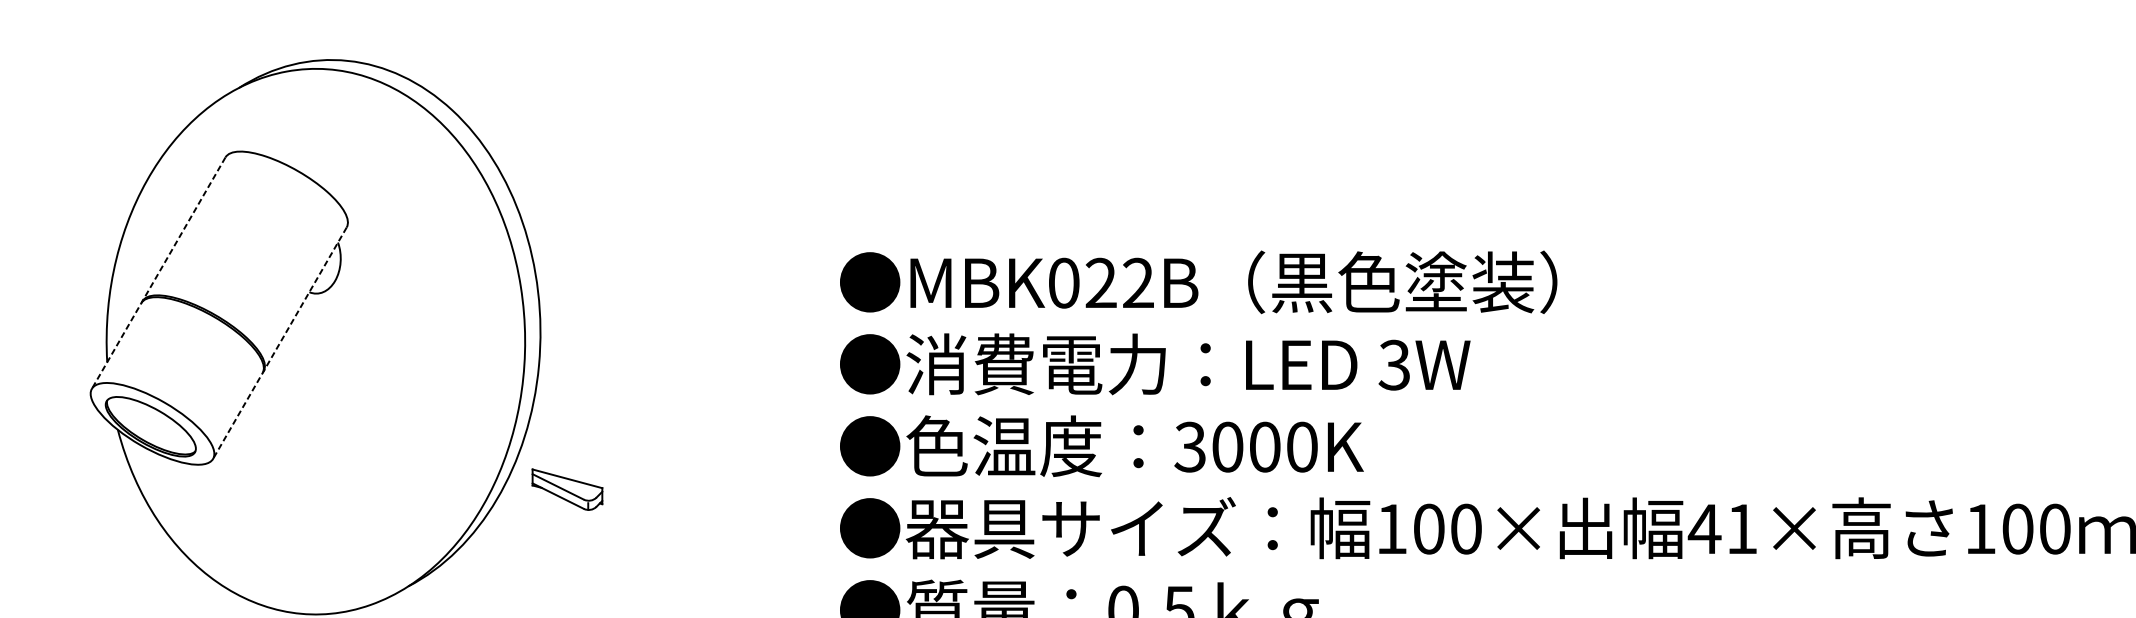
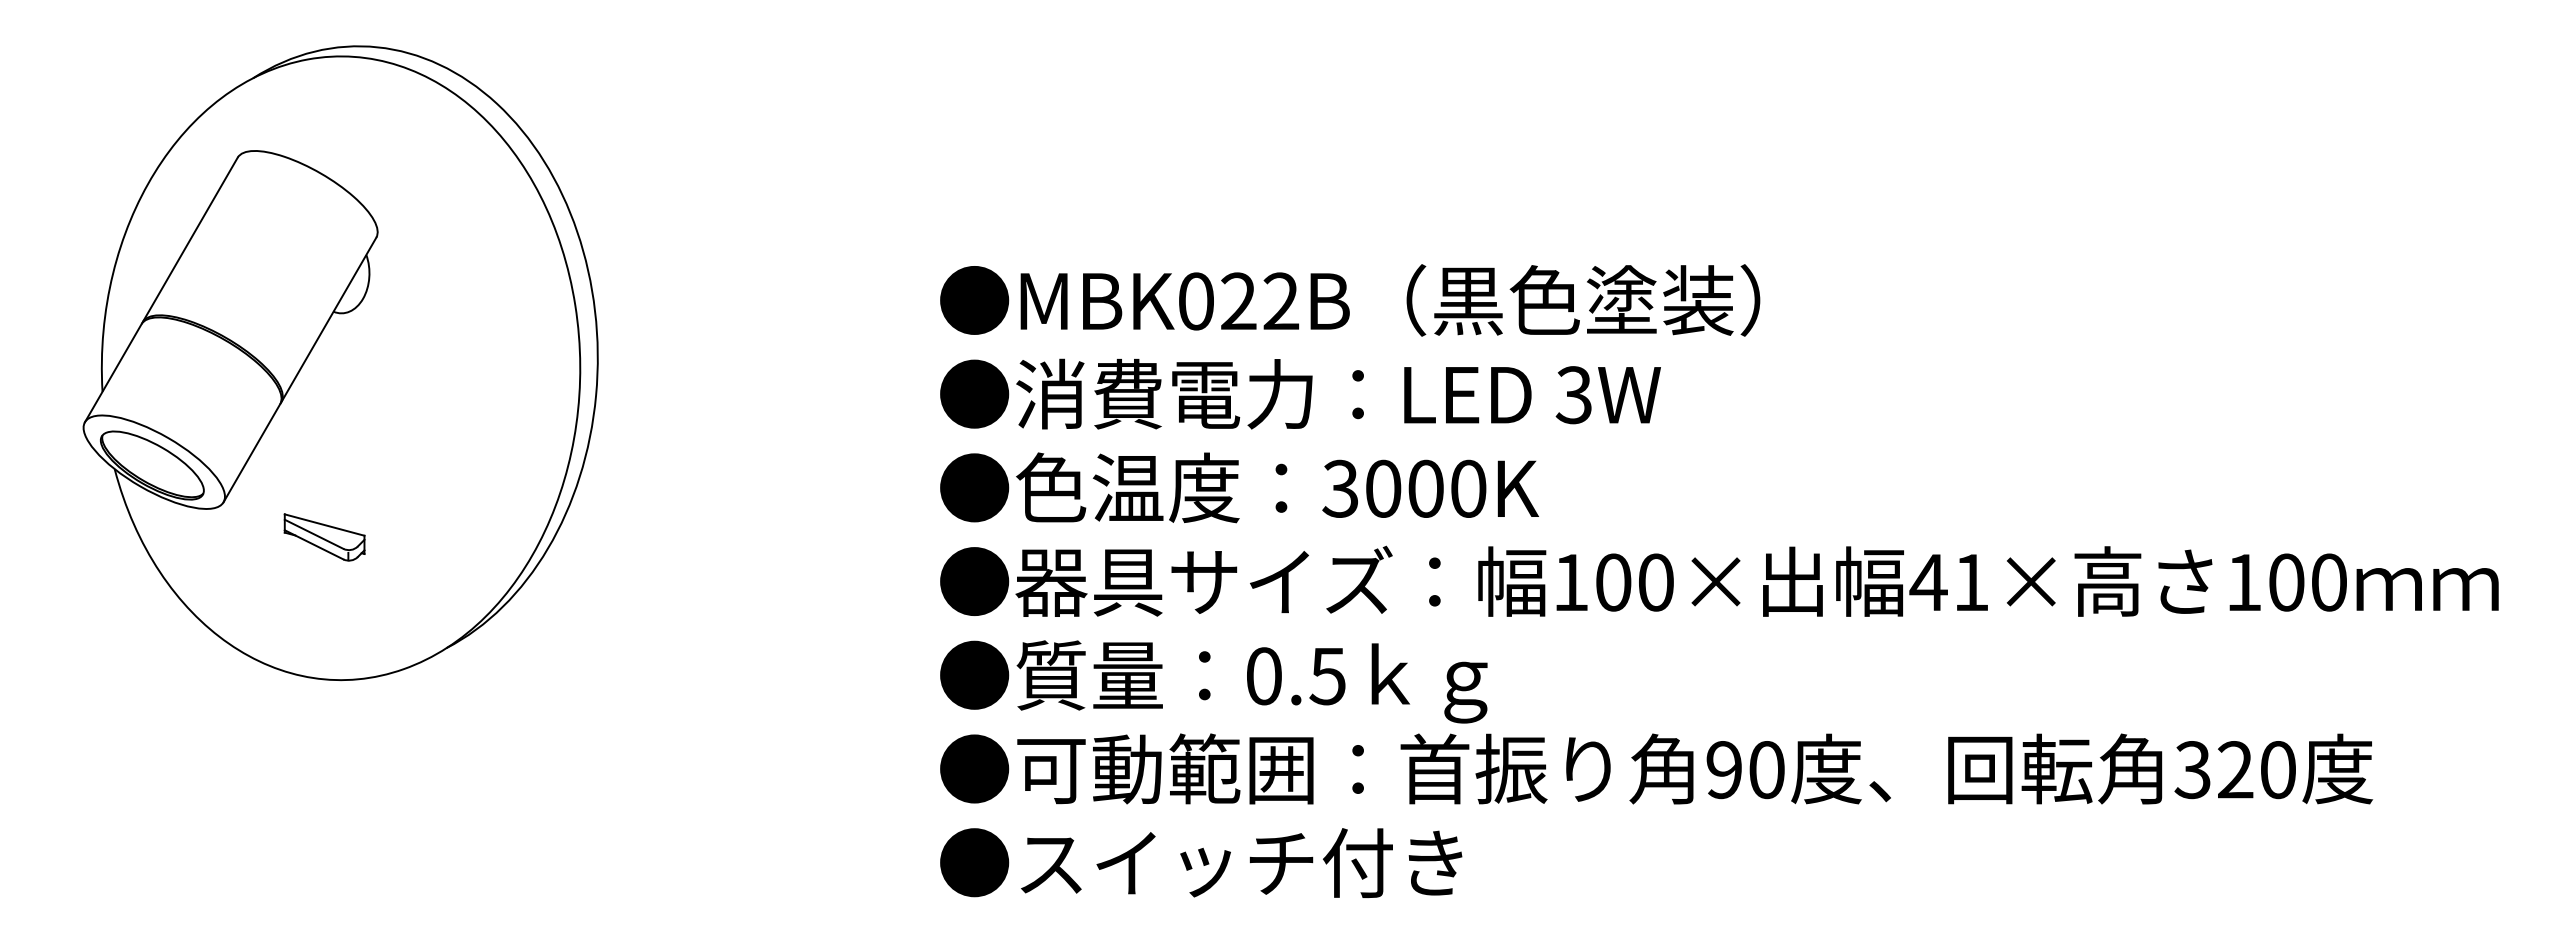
line: (158, 272) -> (161, 289), dashed -> solid
line: (279, 342) -> (299, 369), dashed -> solid
part: (567, 489) -> (324, 537), moved

